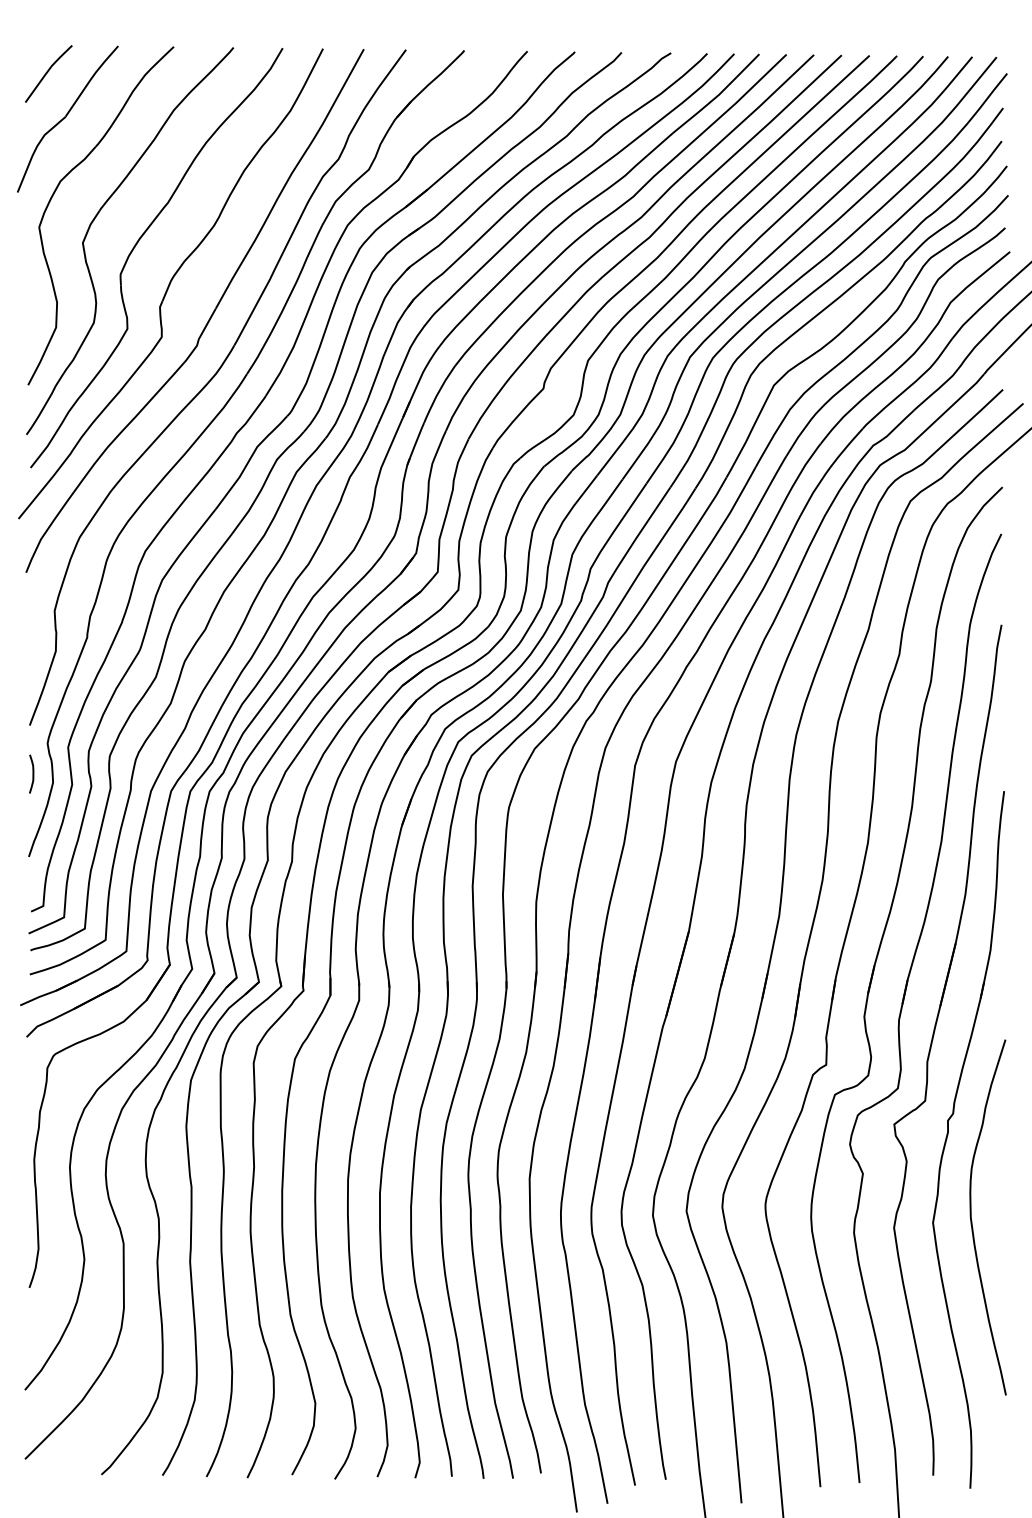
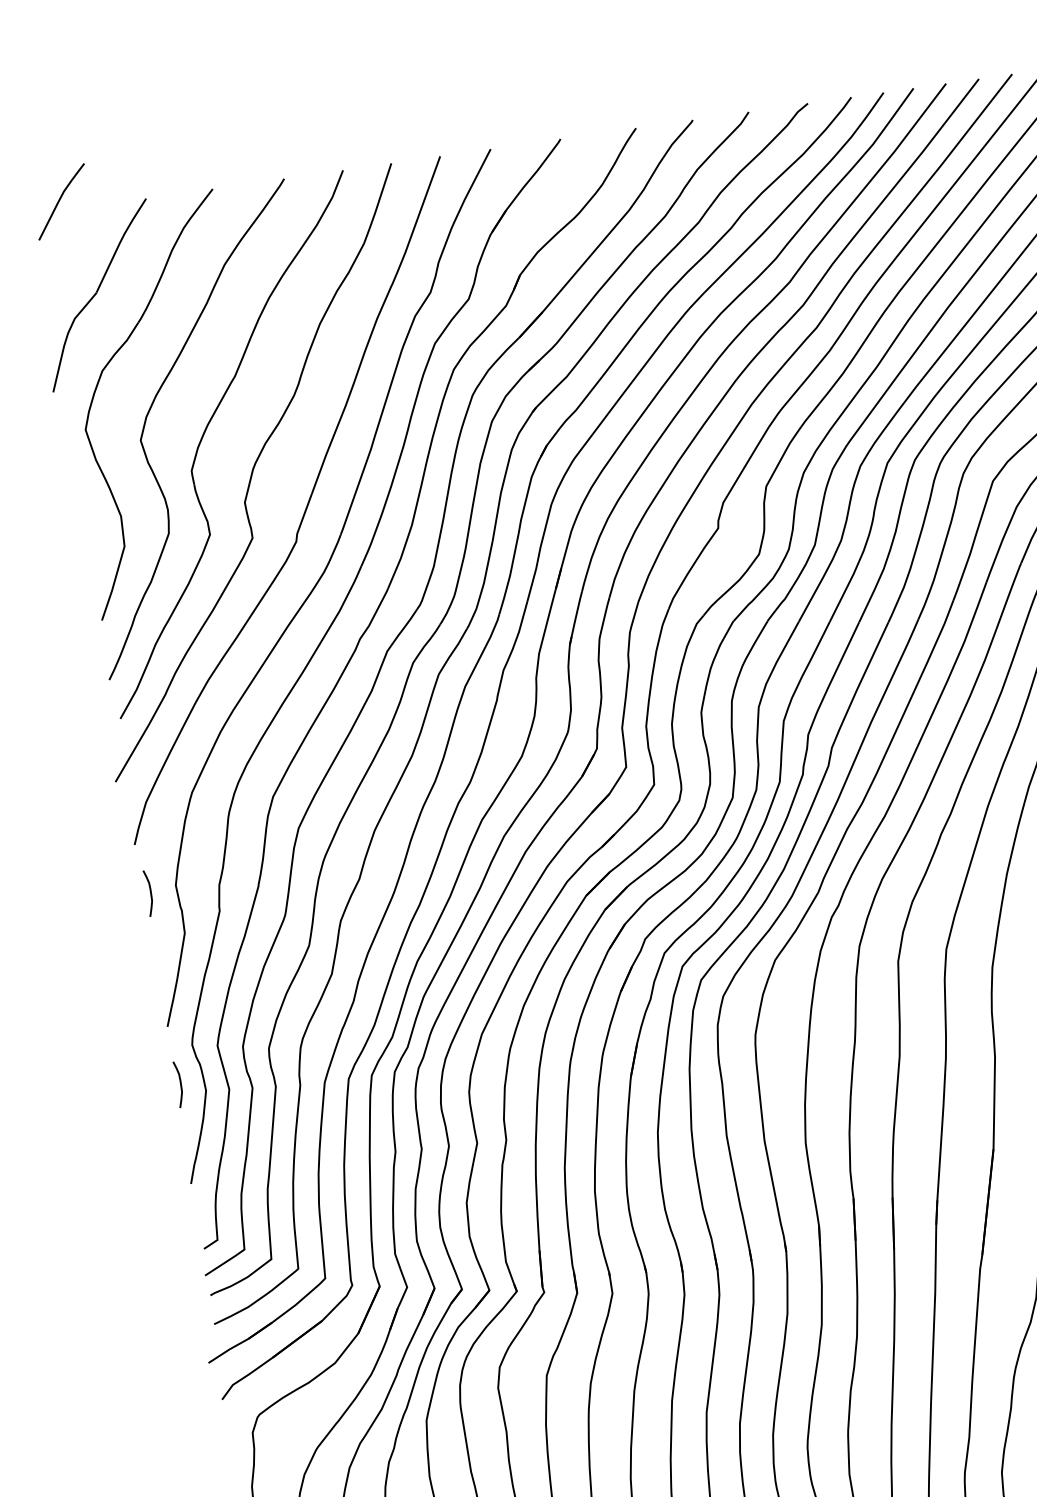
curve: (48, 72) -> (61, 200), moved
curve: (32, 613) -> (149, 892), added

